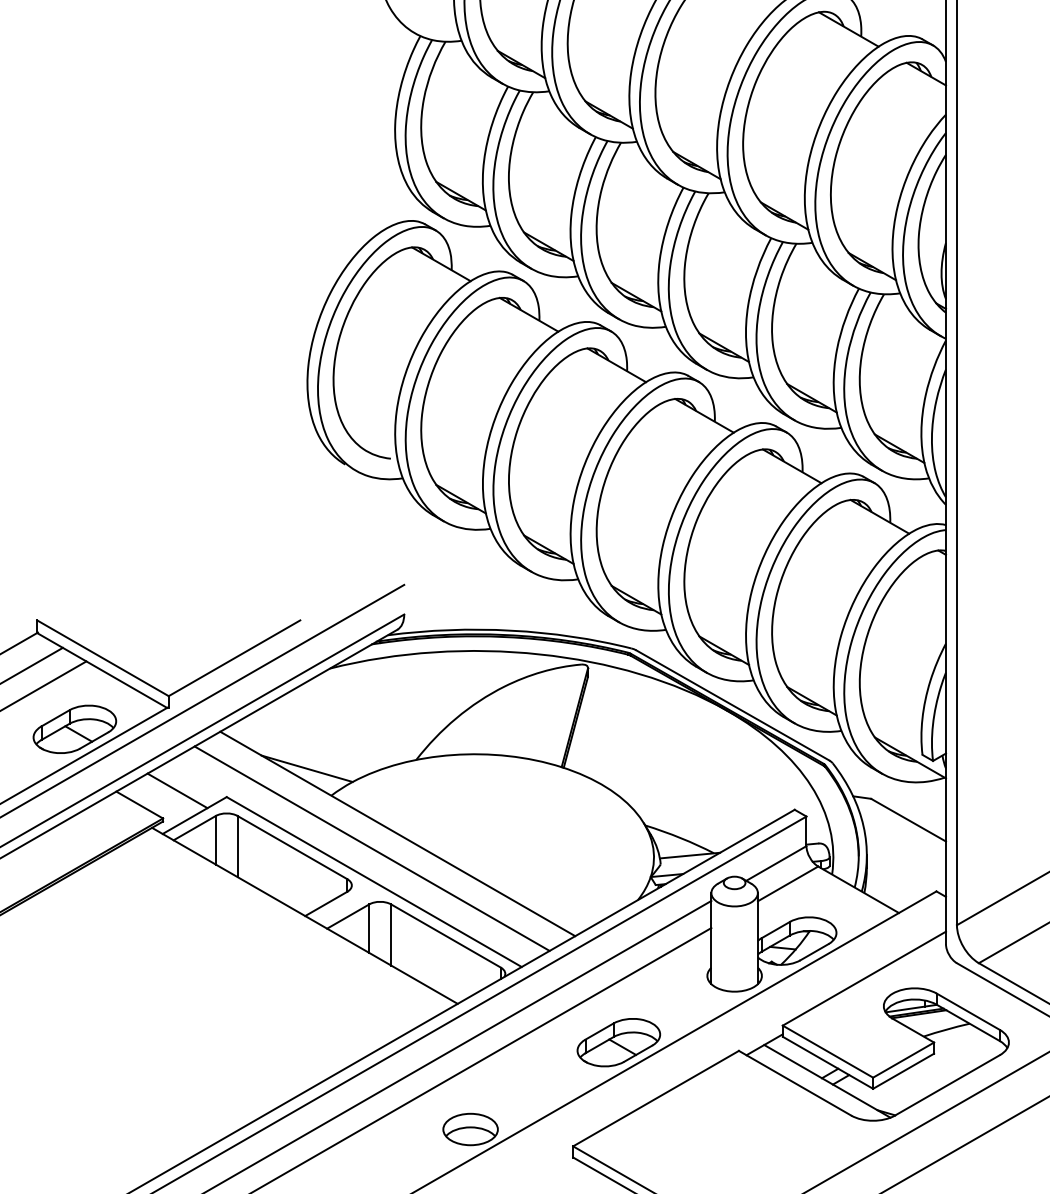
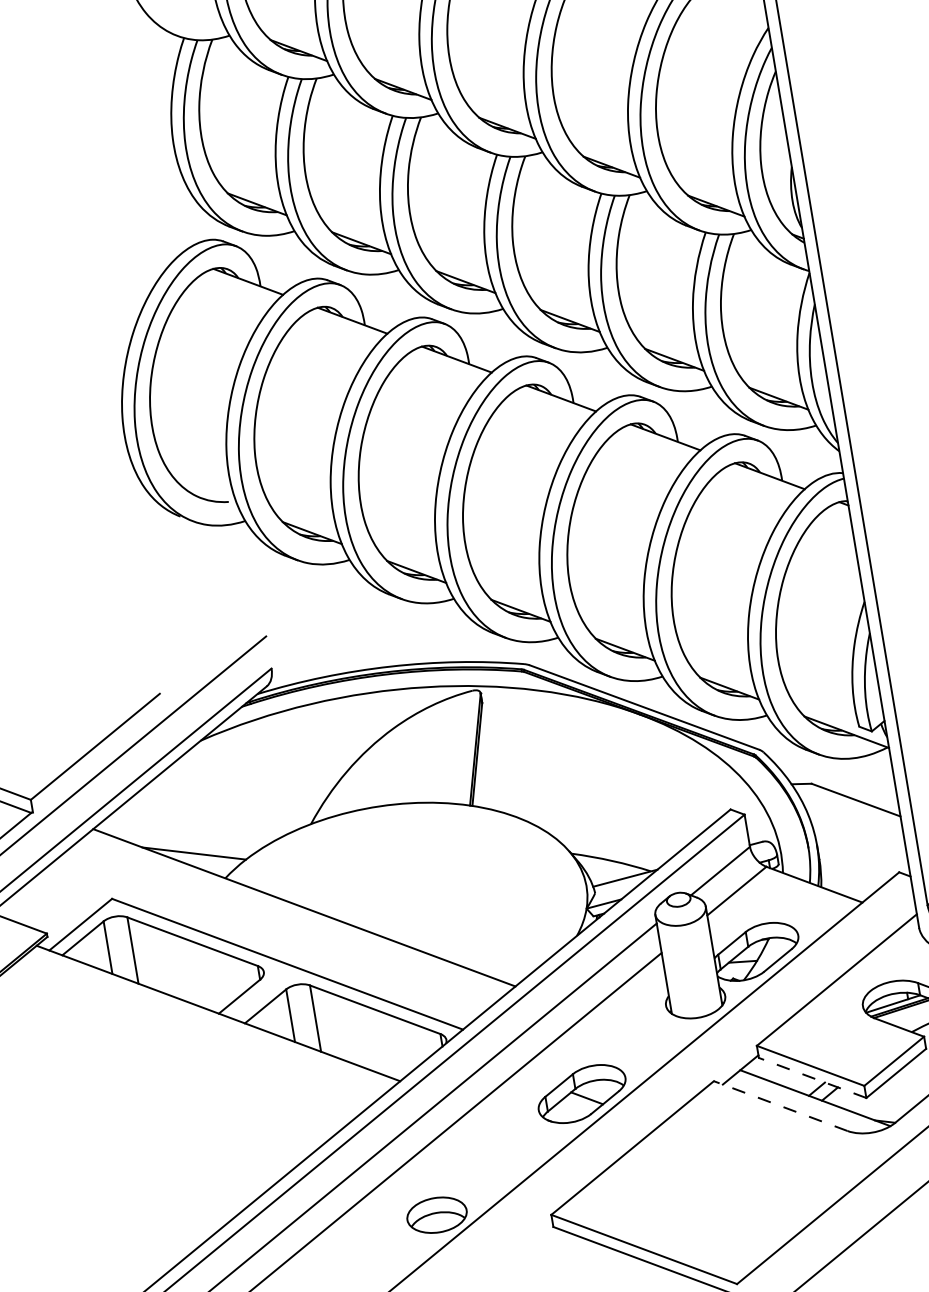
line: (177, 790) -> (57, 900), removed
line: (371, 848) -> (278, 928), removed
line: (827, 1062) -> (812, 1077), solid -> dashed
line: (795, 1083) -> (781, 1106), solid -> dashed

